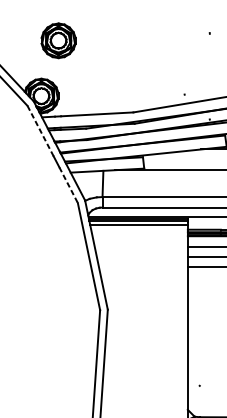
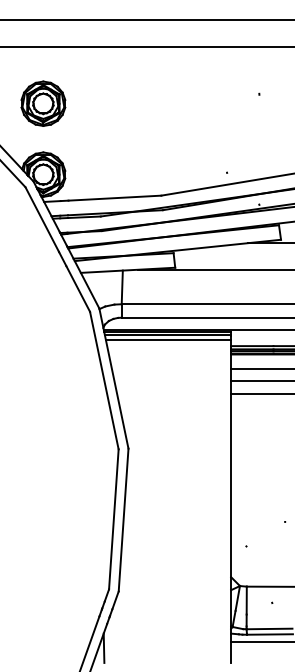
part: (58, 40) -> (43, 103), moved
line: (40, 131) -> (42, 219), dashed -> solid
line: (68, 184) -> (78, 288), dashed -> solid

